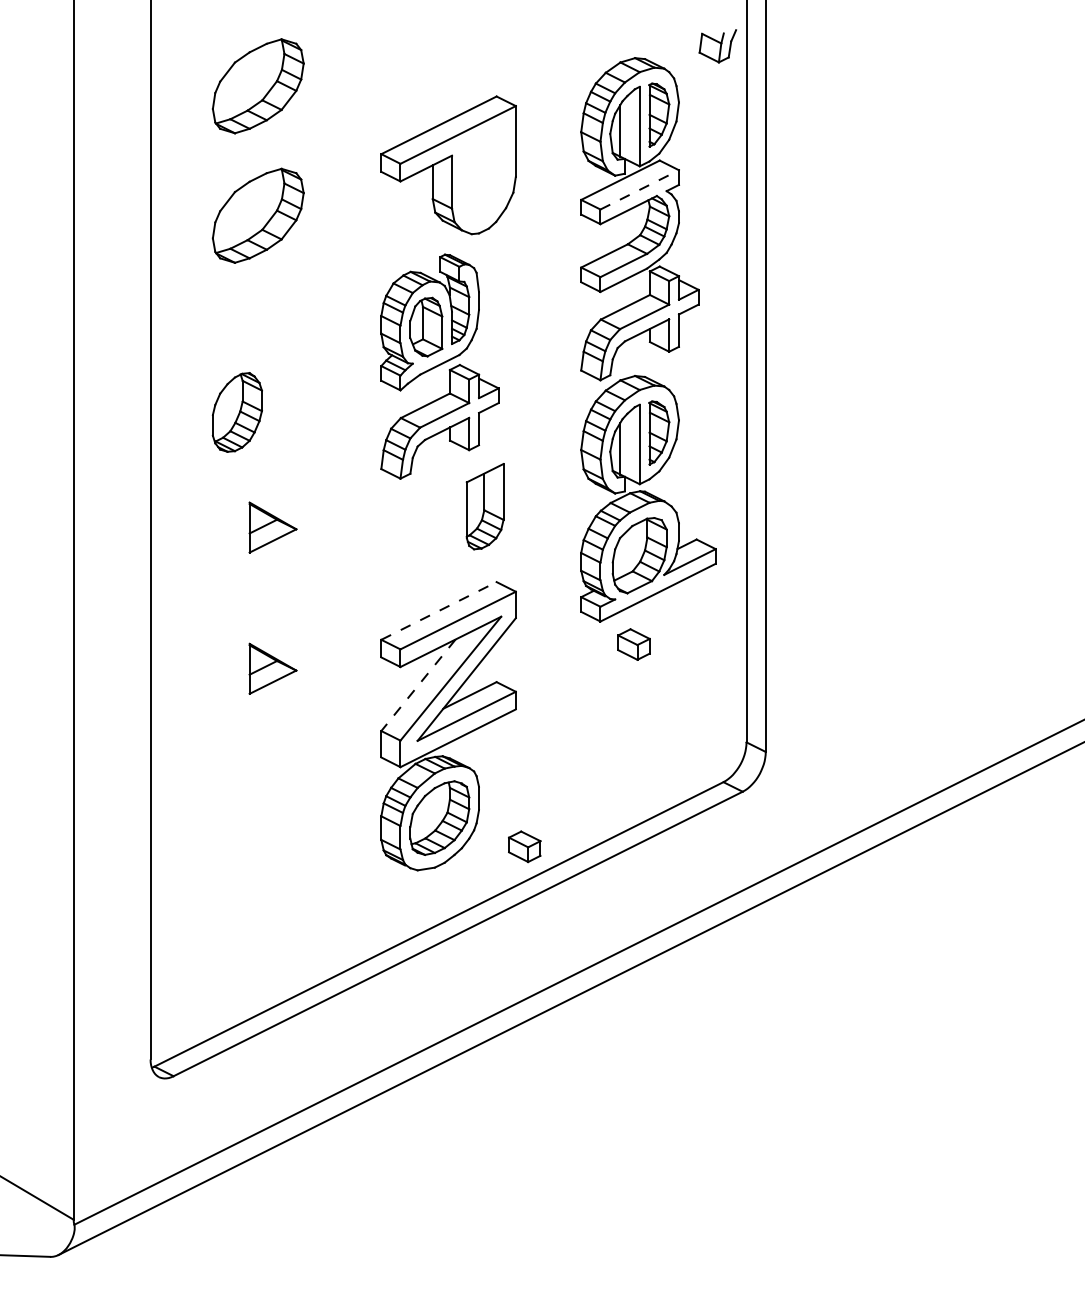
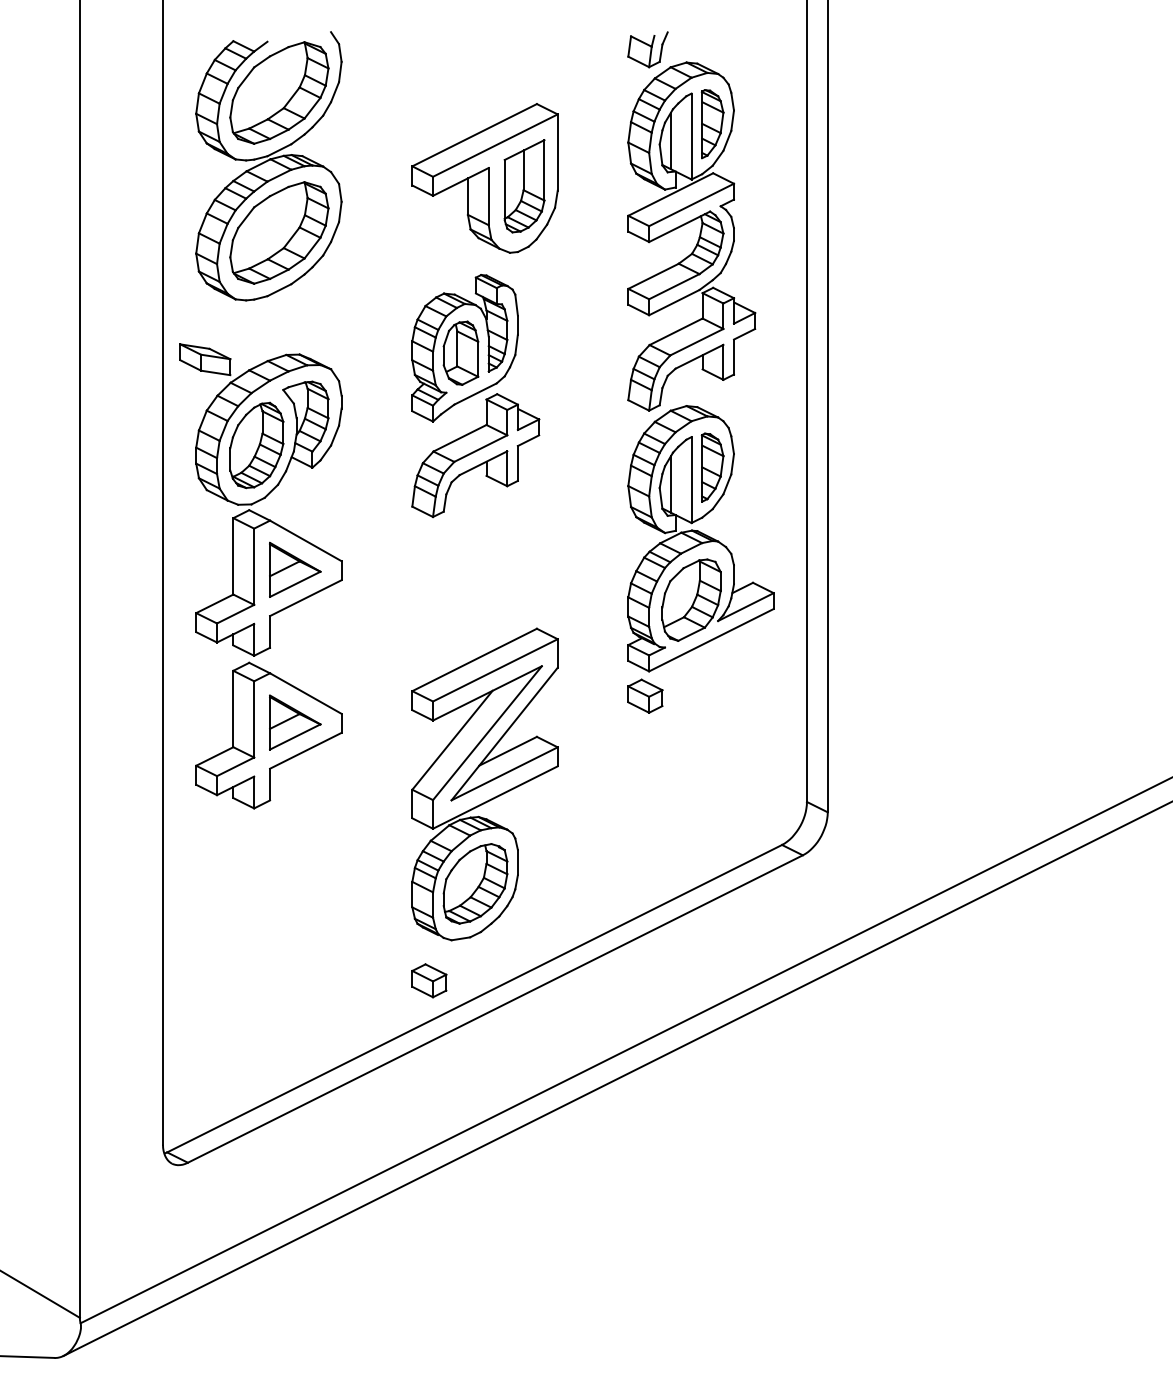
part: (717, 46) -> (647, 49), moved
part: (248, 154) -> (268, 166), added
line: (640, 189) -> (692, 204), dashed -> solid
part: (485, 506) -> (524, 186), moved
part: (240, 533) -> (260, 576), added
line: (438, 610) -> (474, 659), dashed -> solid
part: (634, 643) -> (645, 695), moved
line: (418, 685) -> (452, 740), dashed -> solid
part: (524, 846) -> (429, 980), moved

